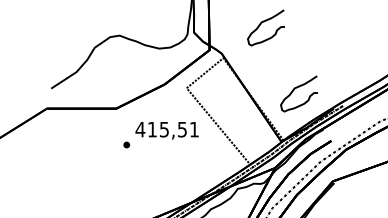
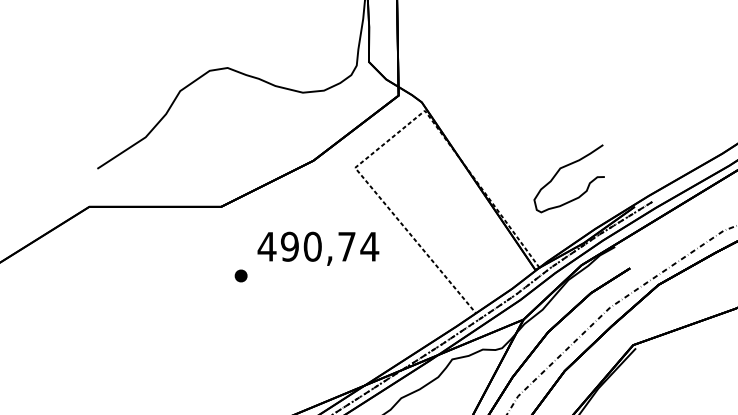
curve: (262, 23) -> (499, 44), removed
text: (173, 129) -> (330, 246), 415,51 -> 490,74

